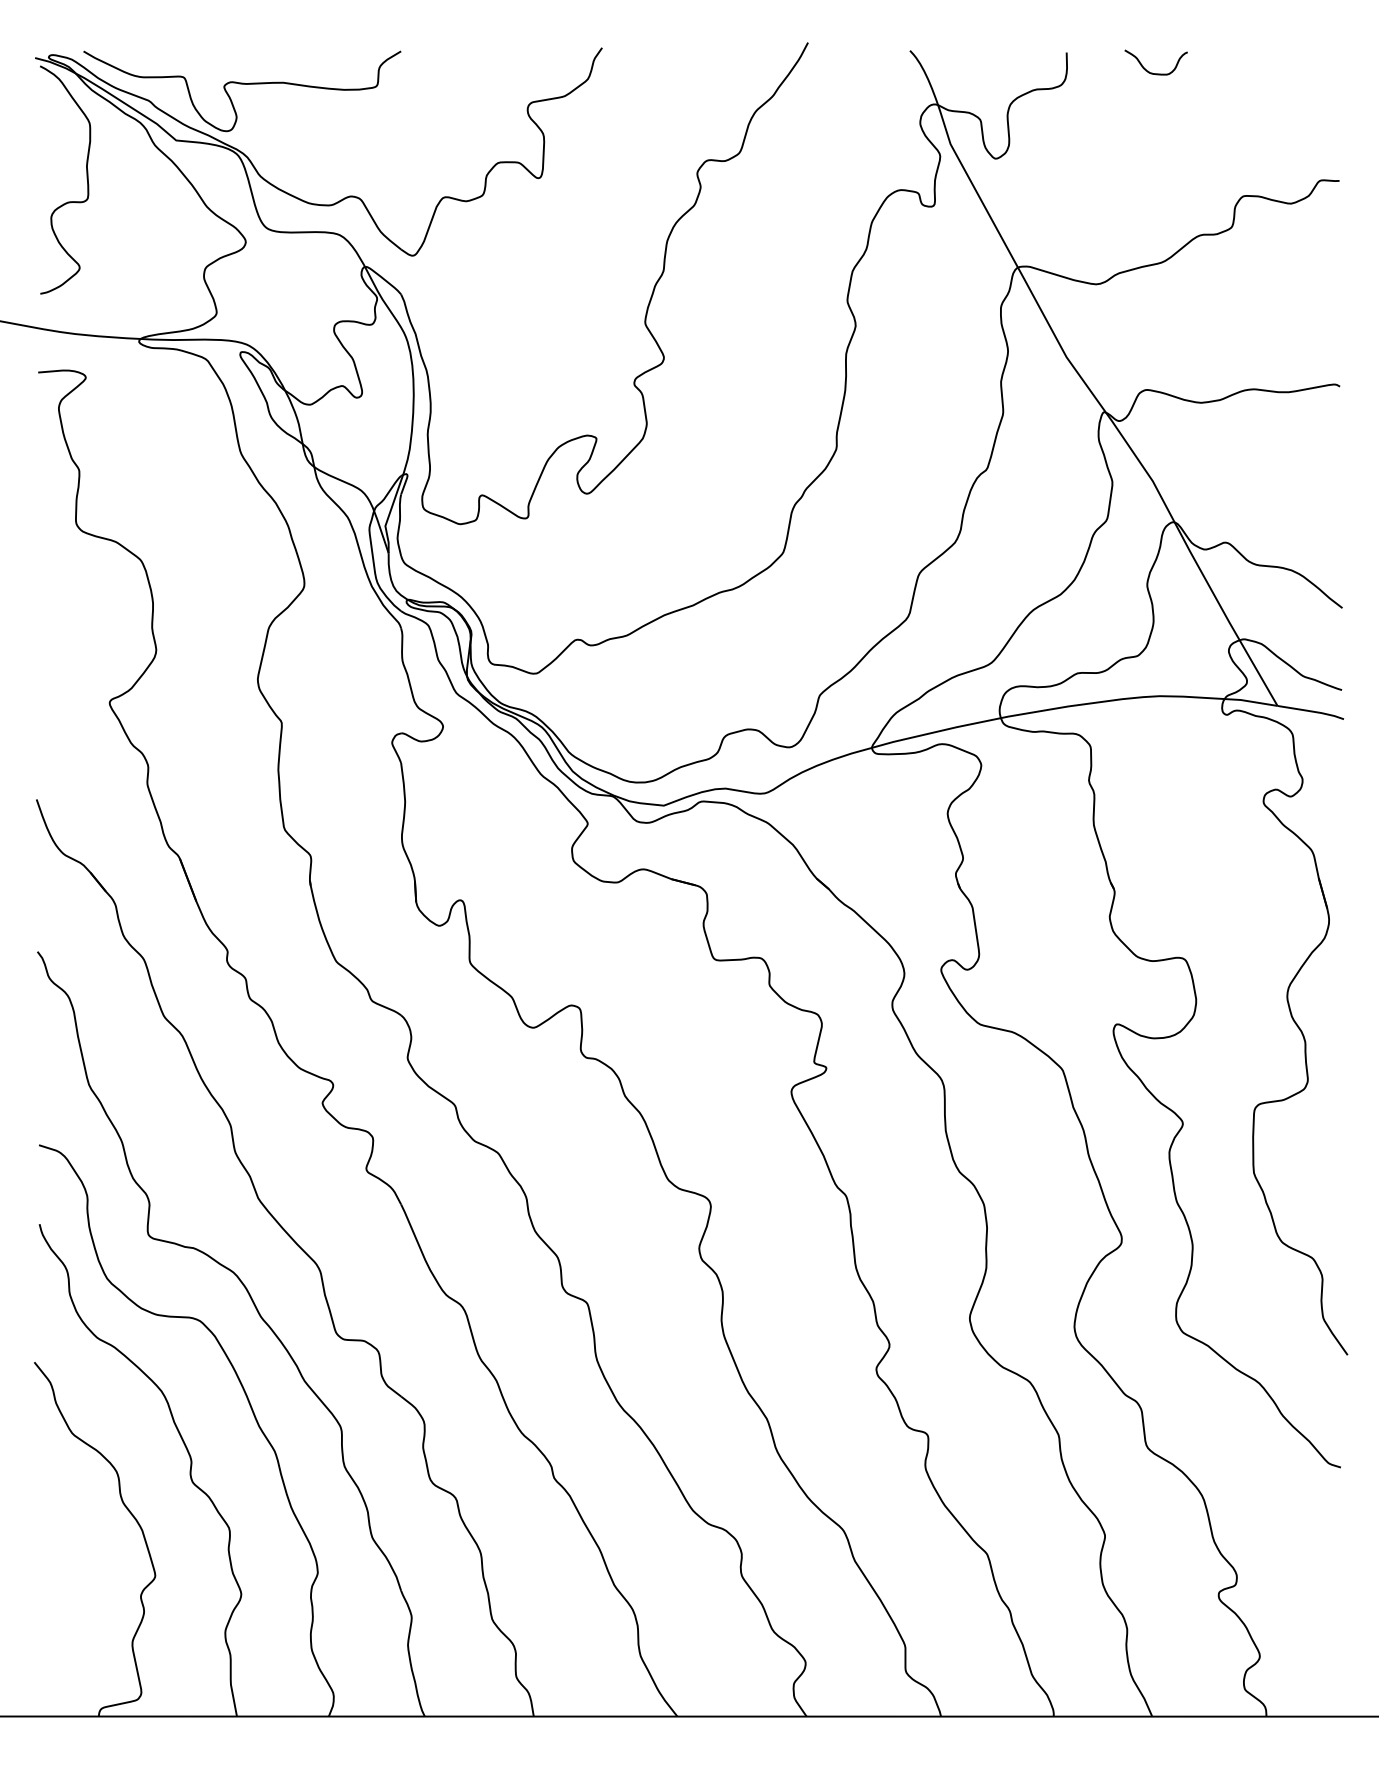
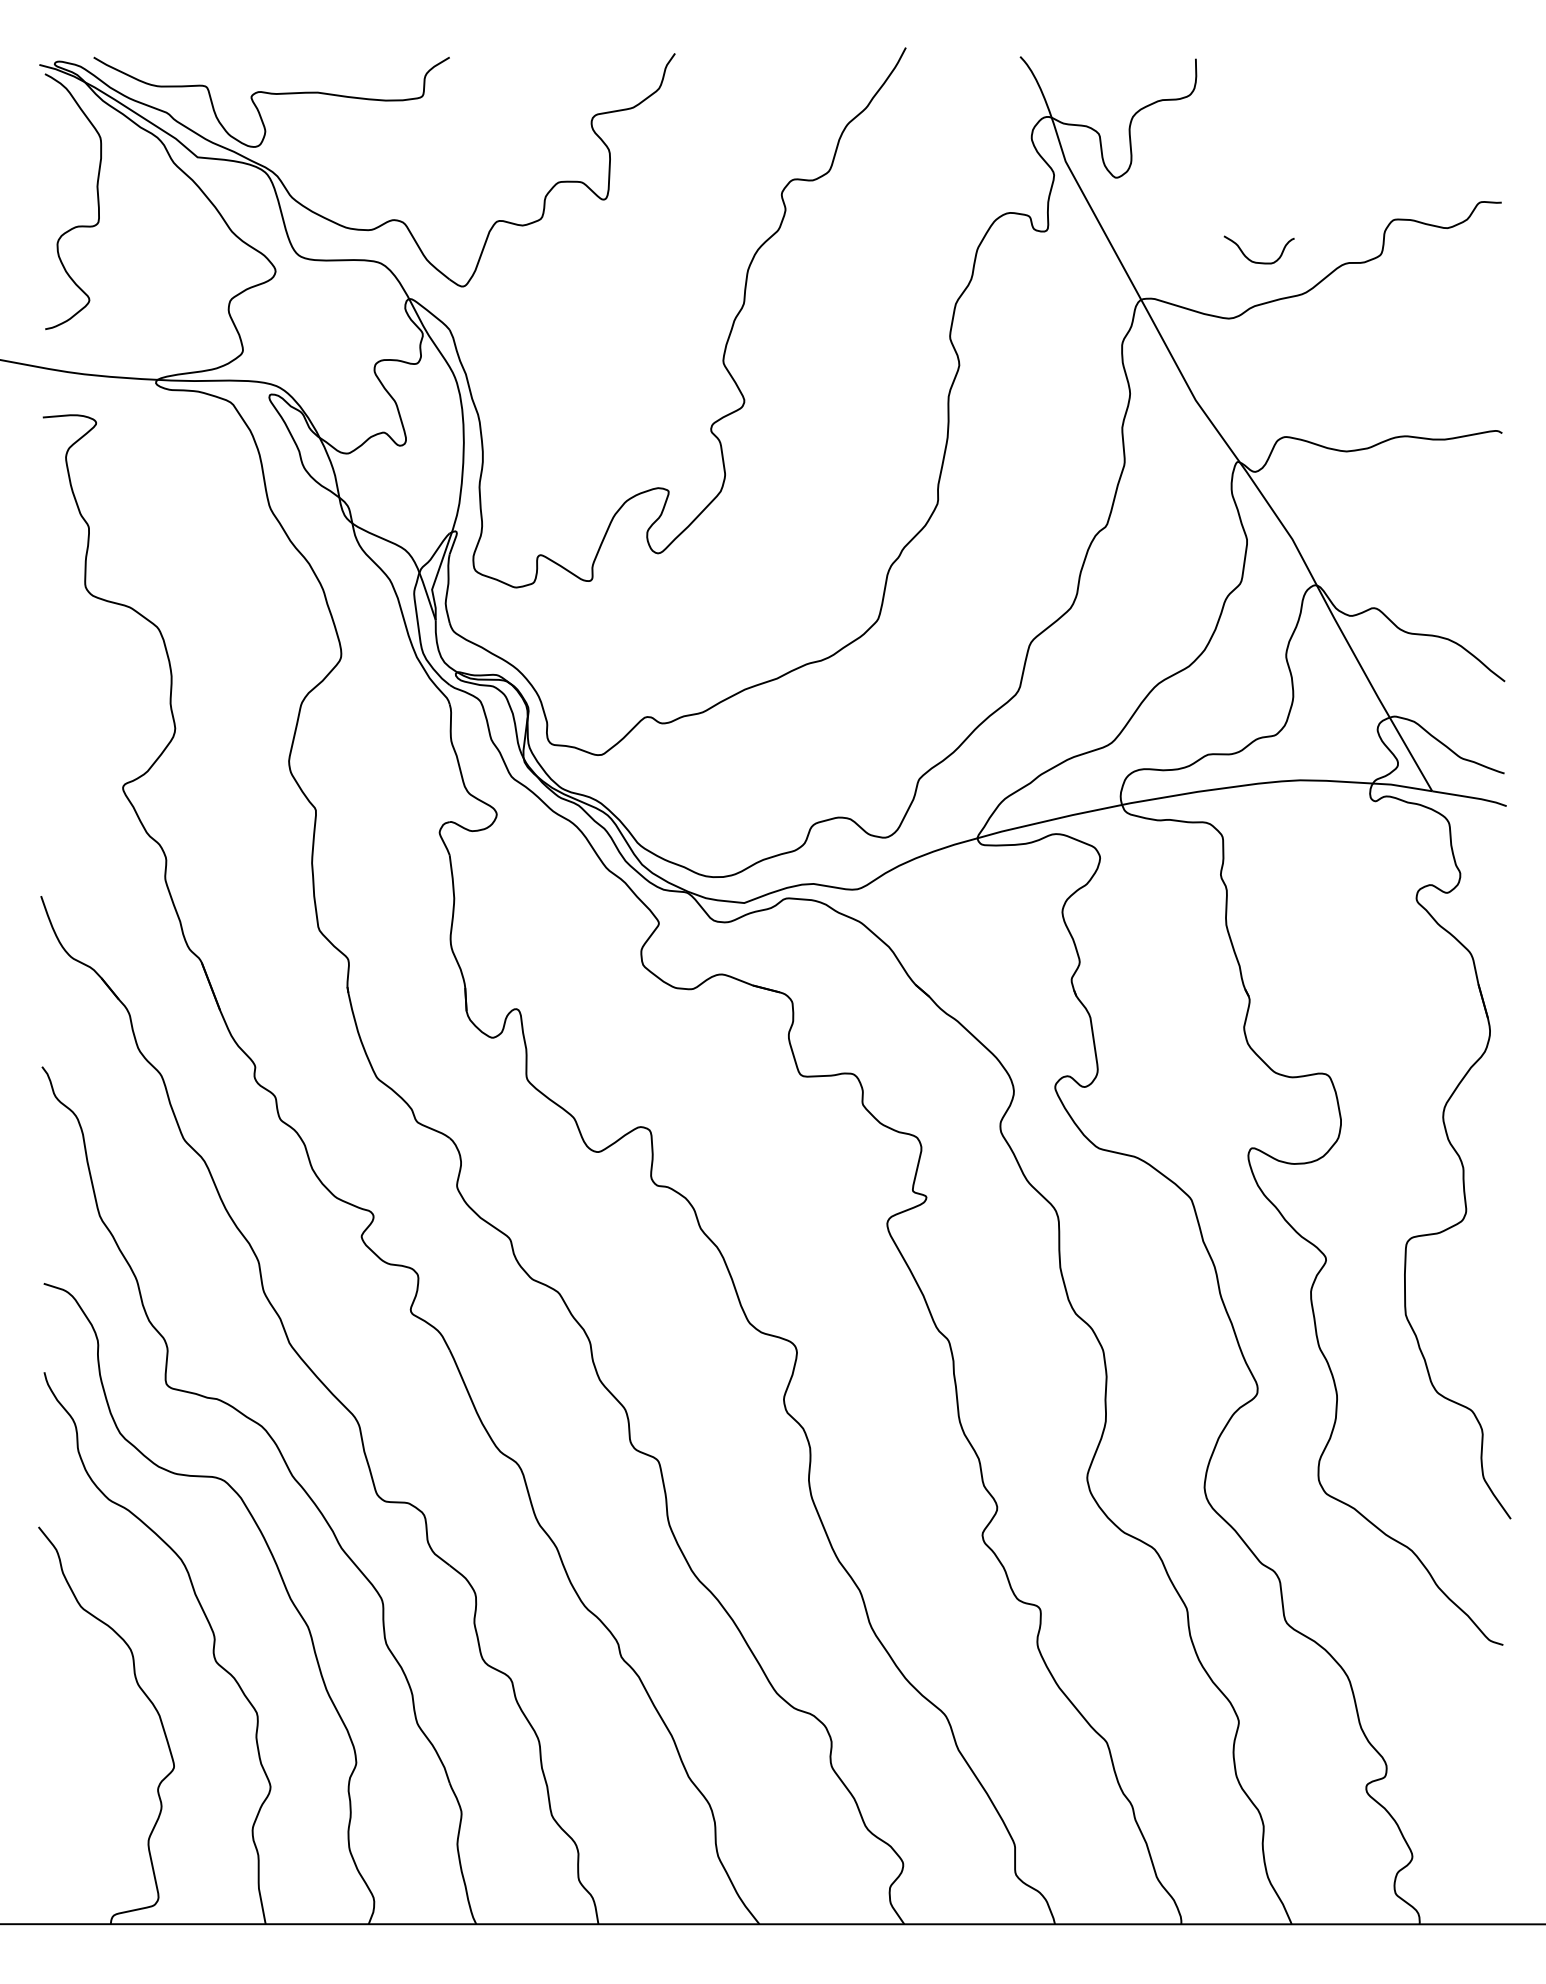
curve: (1153, 72) -> (1256, 261), moved

